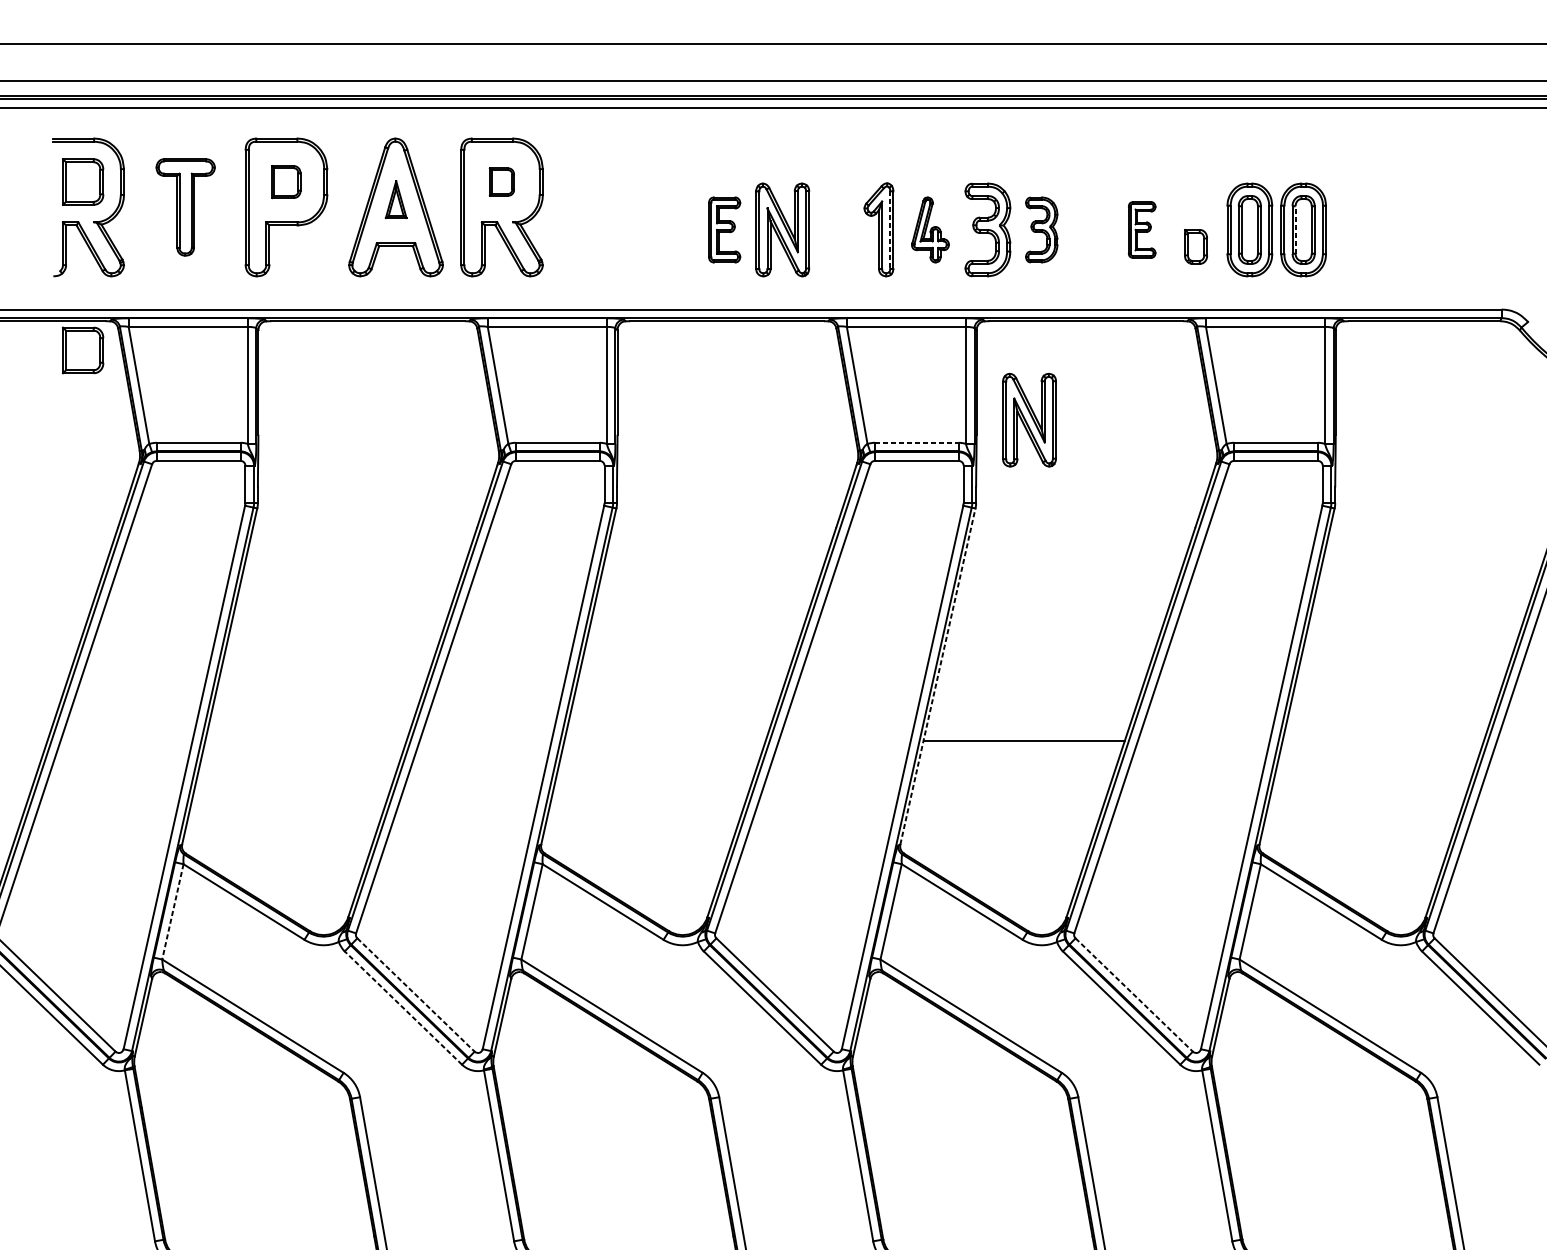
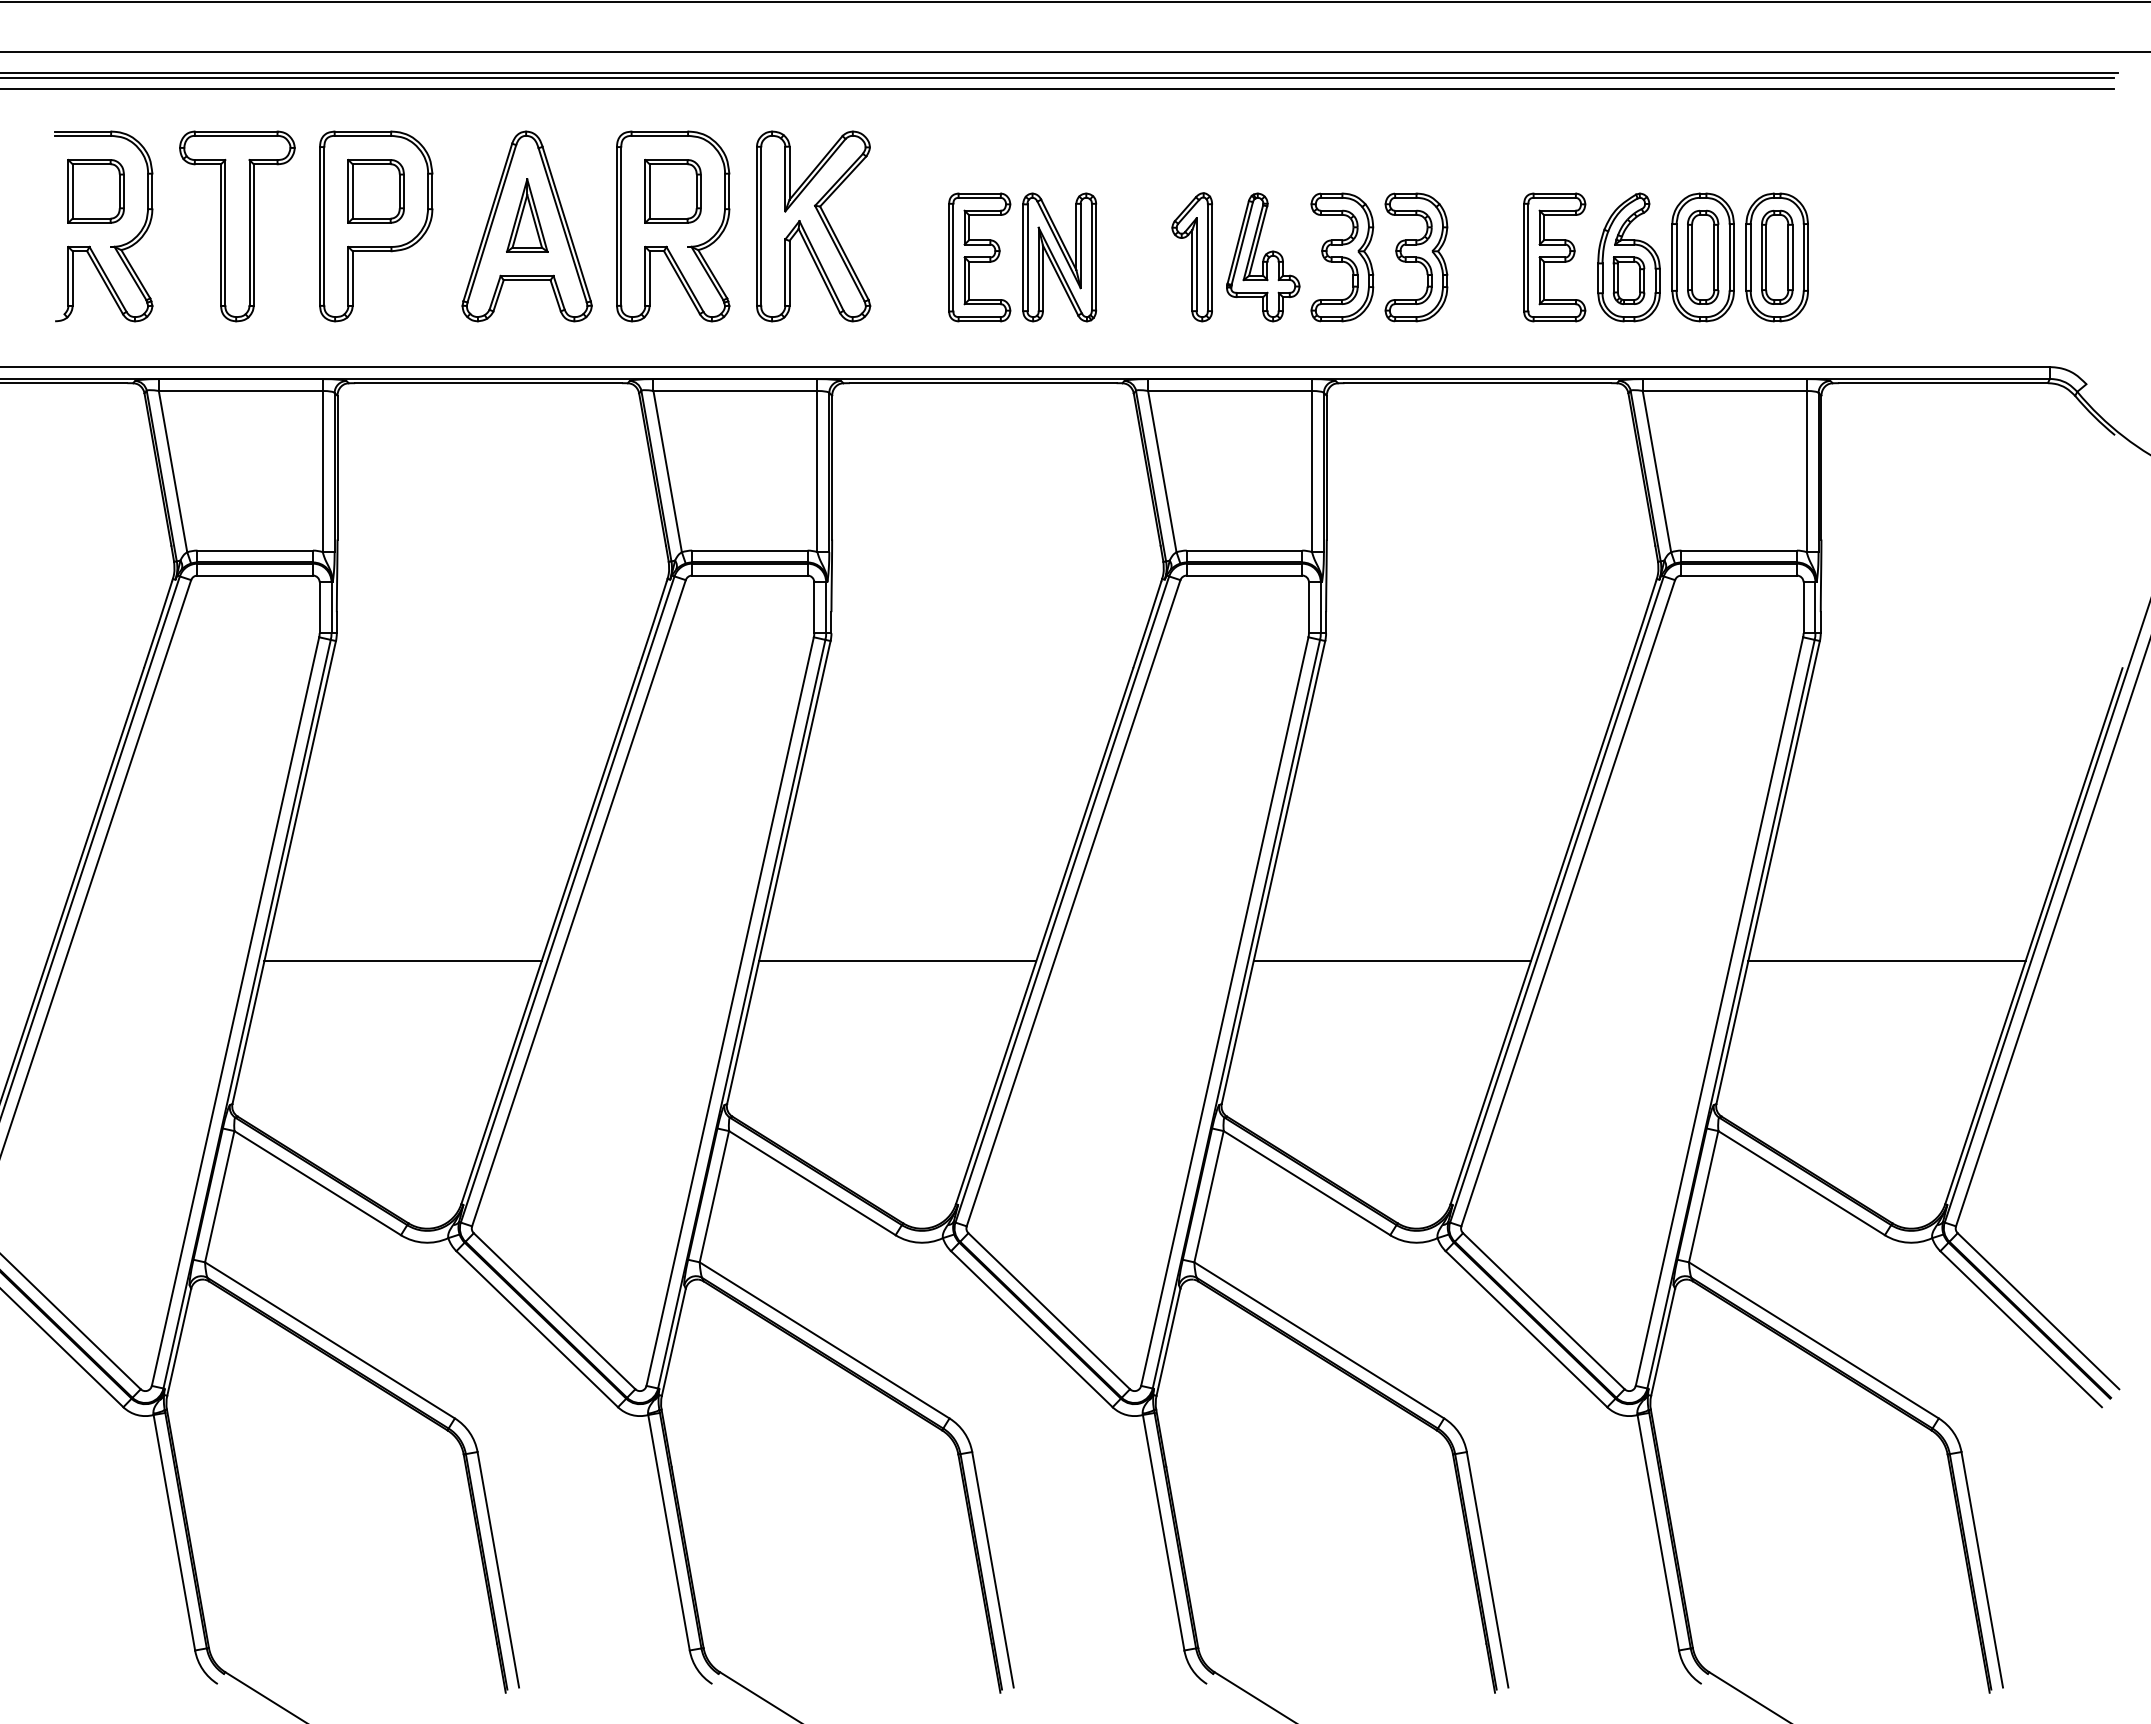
part: (285, 182) -> (375, 191), size x1.43
part: (501, 182) -> (672, 191), size x1.67
part: (396, 199) -> (527, 215), size x1.43
part: (185, 207) -> (237, 226), size x1.43
part: (603, 207) -> (813, 226), added
part: (724, 230) -> (979, 257), size x1.43
line: (890, 230) -> (1207, 258), dashed -> solid
part: (930, 230) -> (1263, 257), size x1.43
part: (1041, 230) -> (1416, 257), size x1.43
part: (1141, 230) -> (1554, 257), size x1.67
part: (1195, 230) -> (1628, 257), added
line: (1295, 230) -> (1766, 257), dashed -> solid
part: (82, 350) -> (95, 423), removed
part: (1029, 420) -> (1399, 519), removed
line: (916, 442) -> (1244, 550), dashed -> solid
line: (937, 676) -> (1273, 872), dashed -> solid
line: (305, 741) -> (402, 961), added
line: (664, 741) -> (897, 961), added
line: (1382, 741) -> (1886, 961), added
line: (172, 912) -> (219, 1197), dashed -> solid
line: (415, 995) -> (554, 1311), dashed -> solid
line: (1134, 995) -> (1544, 1311), dashed -> solid
line: (402, 1007) -> (536, 1328), dashed -> solid

